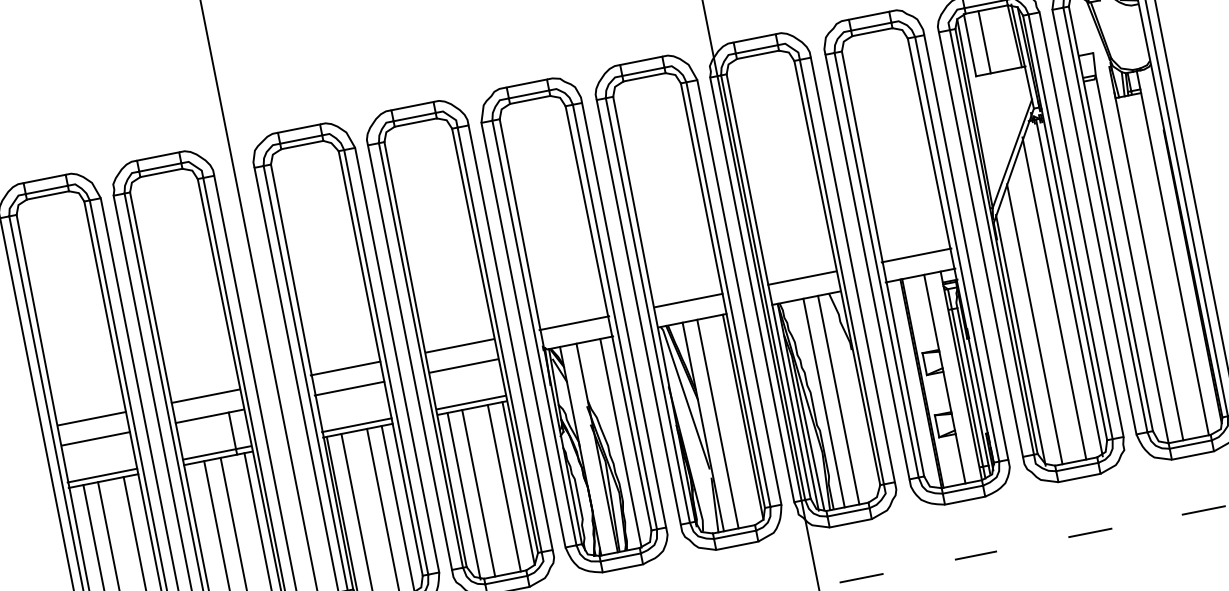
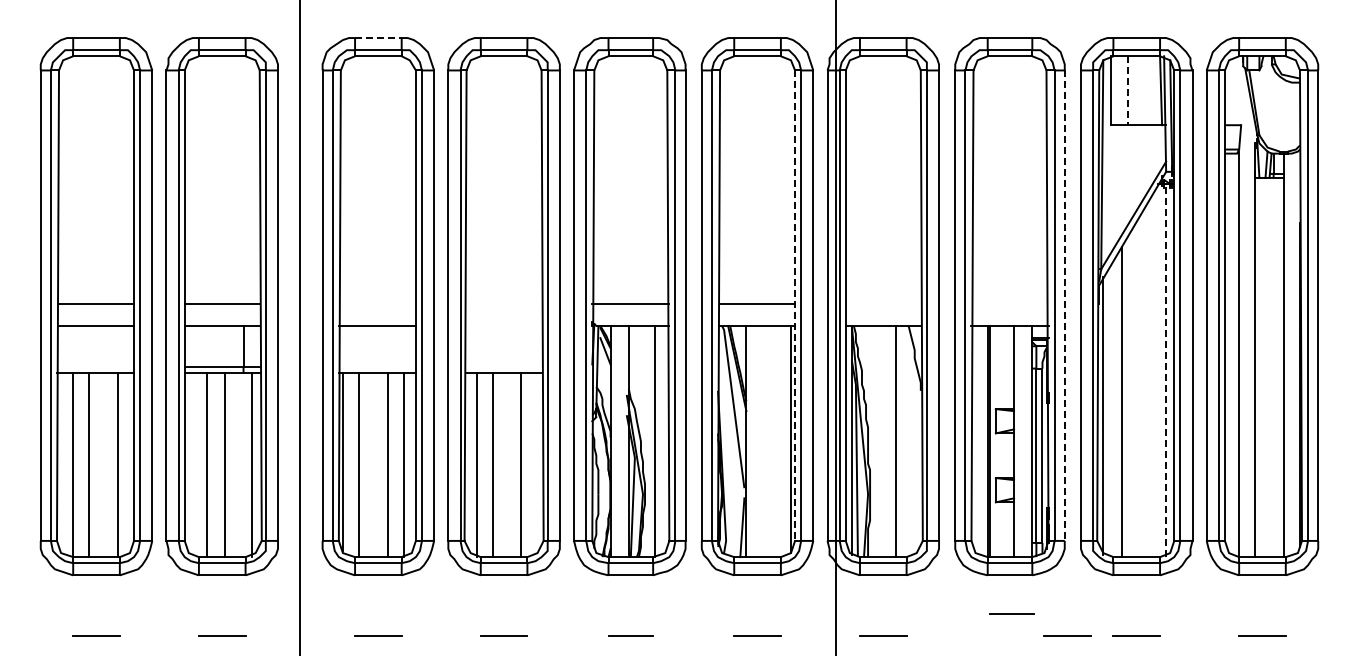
line: (984, 42) -> (1127, 91), solid -> dashed
line: (299, 128) -> (378, 38), solid -> dashed
line: (966, 248) -> (1064, 306), solid -> dashed
line: (916, 255) -> (1009, 303), removed
line: (801, 278) -> (882, 303), removed
line: (1069, 287) -> (1166, 370), solid -> dashed
line: (723, 296) -> (795, 306), solid -> dashed
line: (1054, 298) -> (1147, 378), removed
line: (459, 345) -> (503, 303), removed
line: (463, 365) -> (503, 325), removed
line: (344, 368) -> (376, 303), removed
line: (470, 402) -> (503, 366), removed
line: (824, 402) -> (880, 441), removed
line: (717, 424) -> (762, 441), removed
line: (356, 425) -> (376, 366), removed
line: (102, 475) -> (95, 366), removed
line: (518, 483) -> (537, 462), removed
line: (1027, 544) -> (1067, 635), added
line: (975, 555) -> (1011, 613), moved

